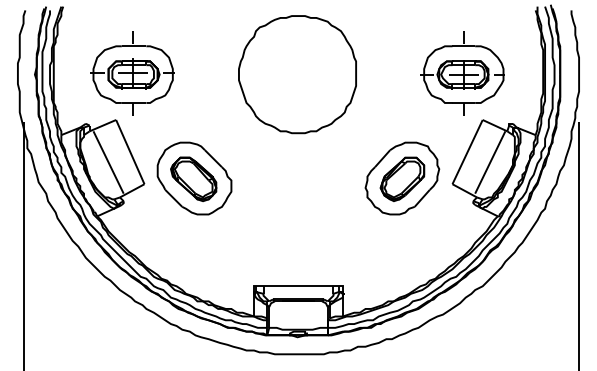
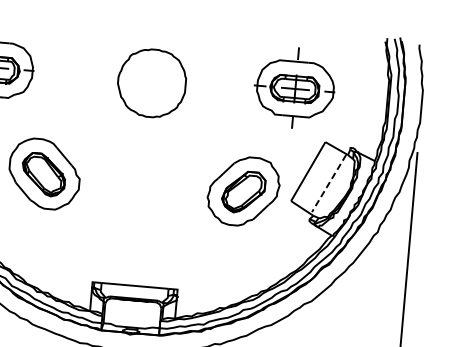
part: (462, 73) -> (294, 87), moved
part: (297, 74) -> (151, 83), size x0.6
line: (490, 162) -> (329, 183), solid -> dashed

